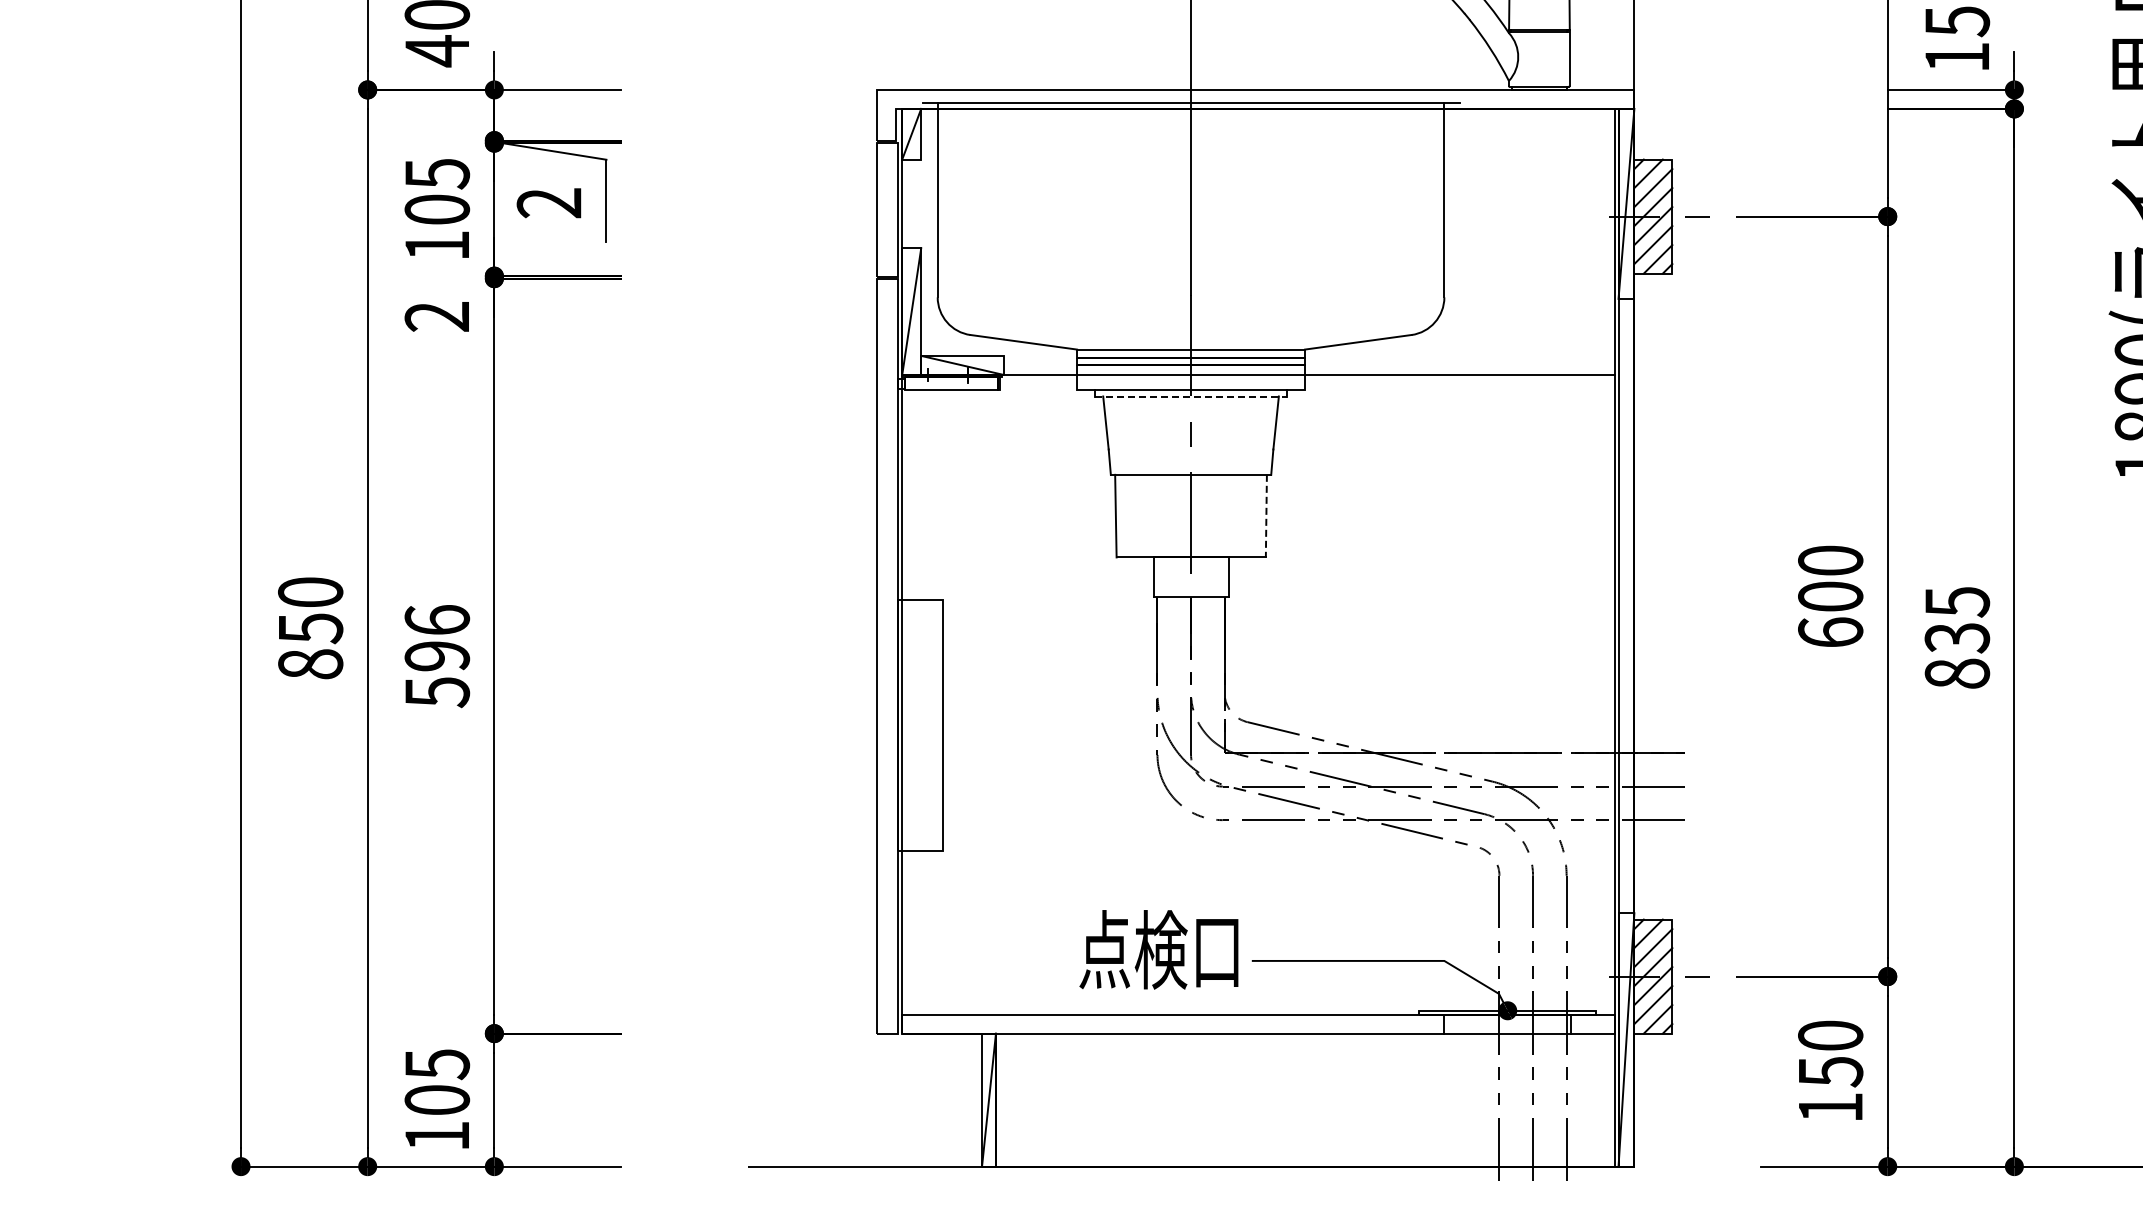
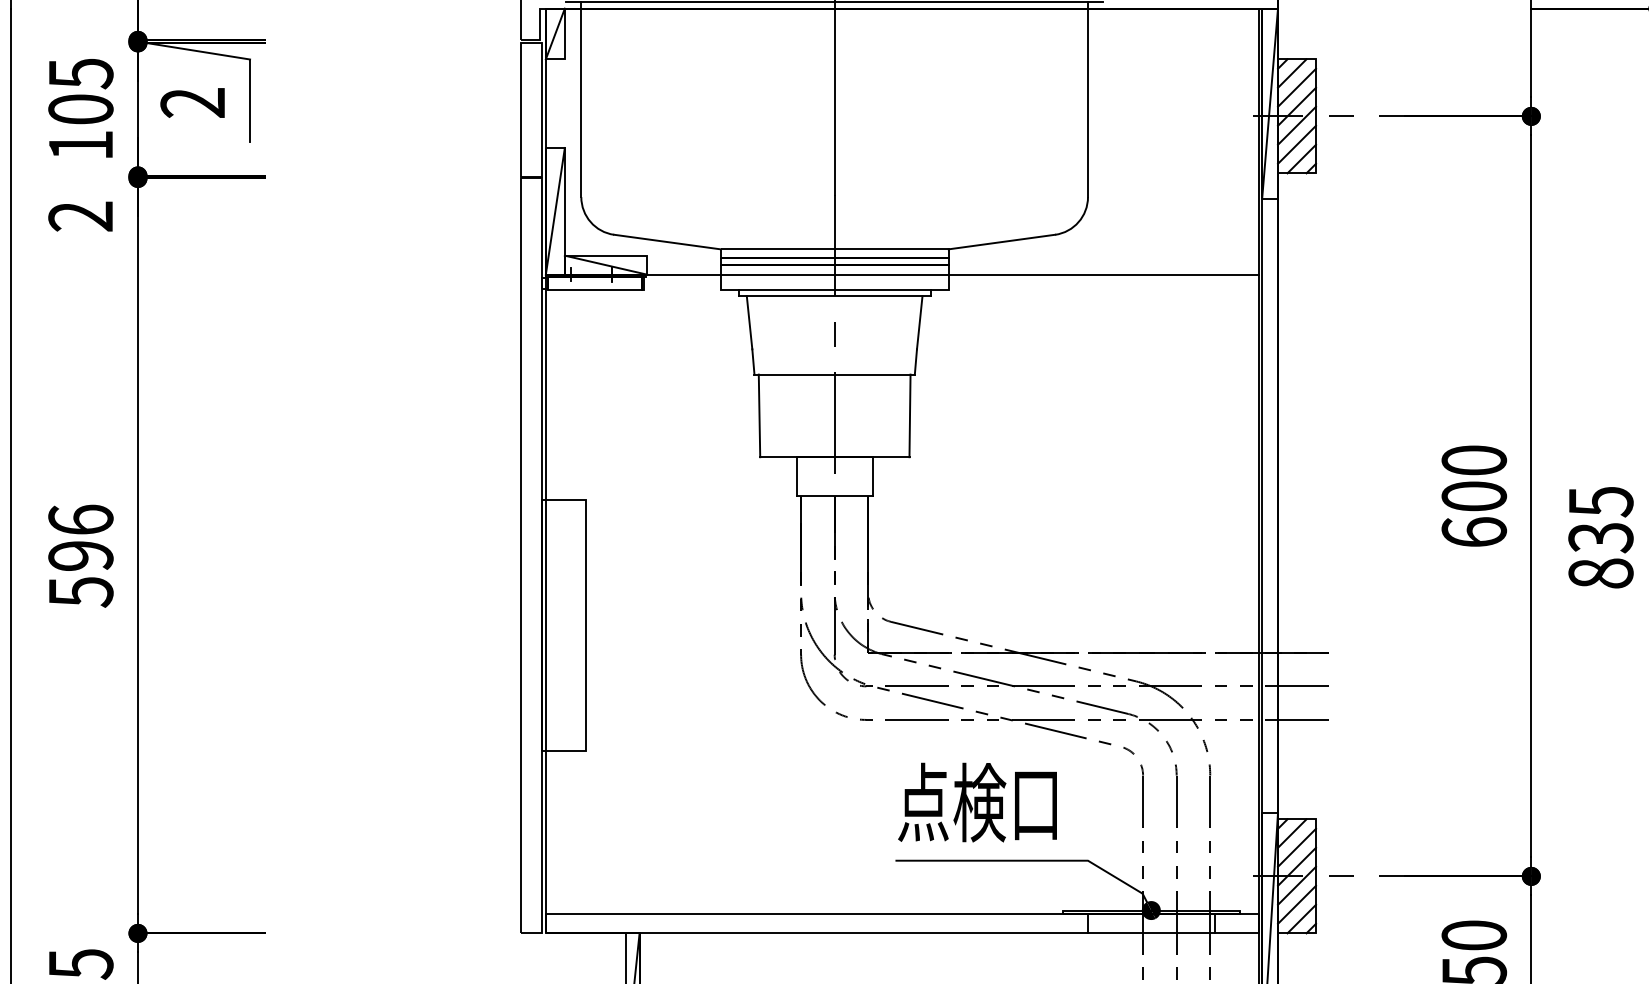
line: (1191, 396) -> (835, 296), dashed -> solid
line: (1266, 516) -> (910, 416), dashed -> solid
text: (1158, 949) -> (977, 802), moved

